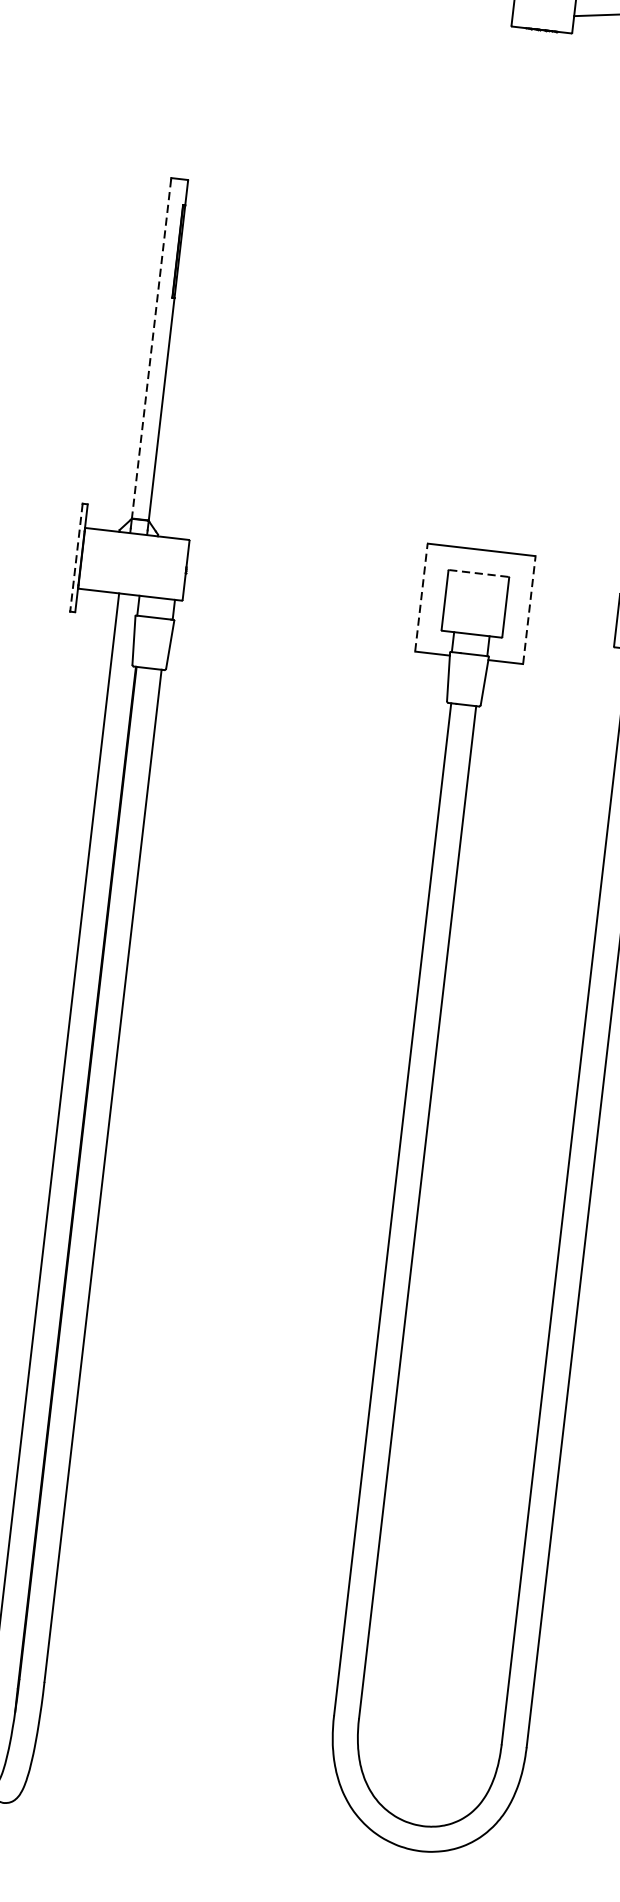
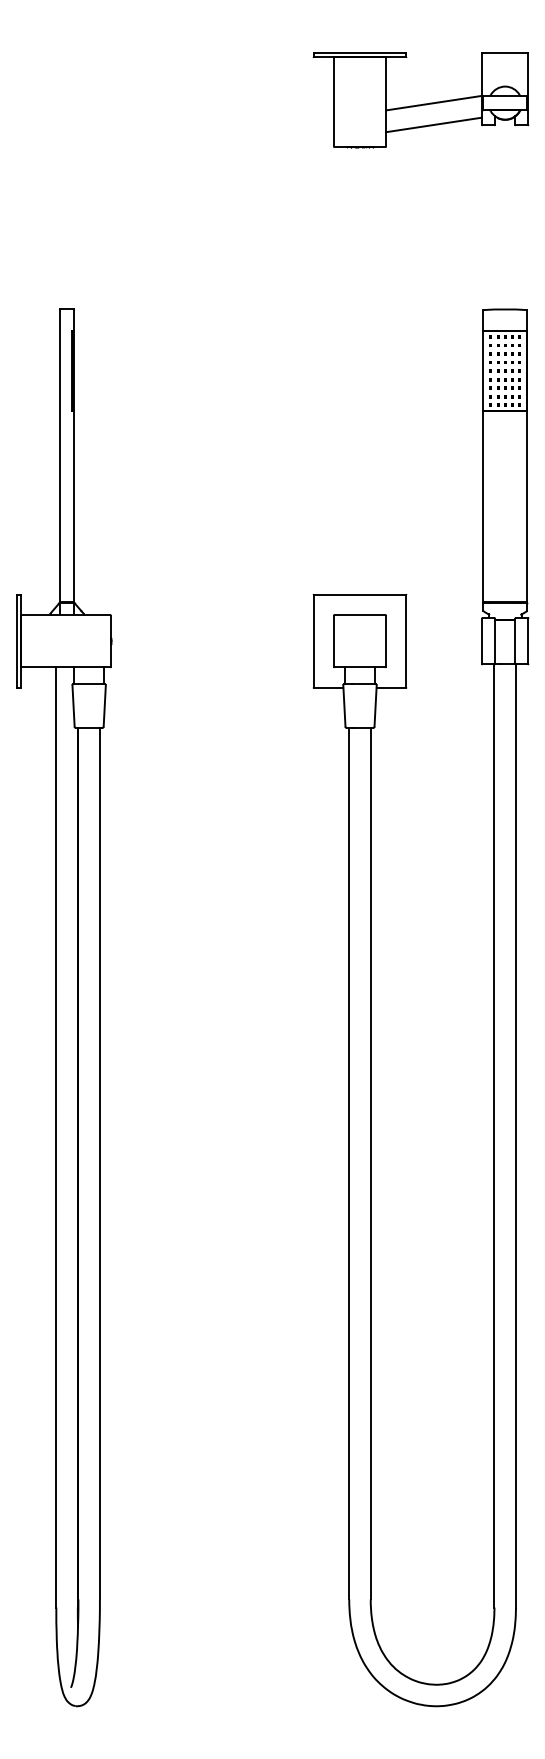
line: (151, 348) -> (59, 456), dashed -> solid
line: (76, 558) -> (16, 641), dashed -> solid
line: (478, 573) -> (359, 615), dashed -> solid
line: (421, 596) -> (313, 640), dashed -> solid
line: (529, 609) -> (406, 640), dashed -> solid

